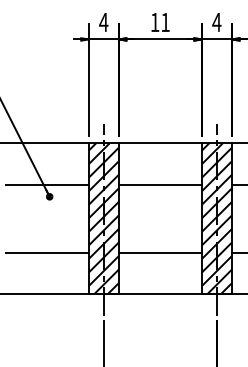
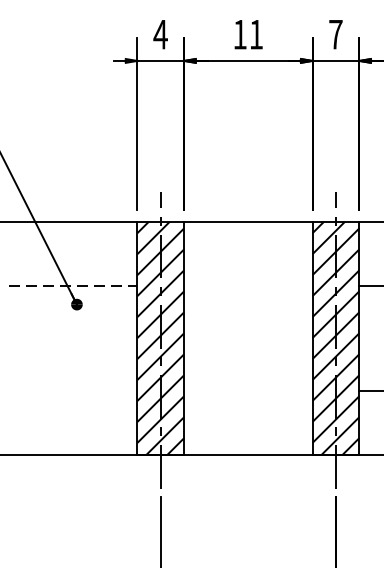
text: (216, 22) -> (335, 34), 4 -> 7
line: (47, 184) -> (73, 285), solid -> dashed
line: (159, 184) -> (246, 285), removed
line: (46, 252) -> (71, 390), removed
line: (159, 252) -> (246, 390), removed

